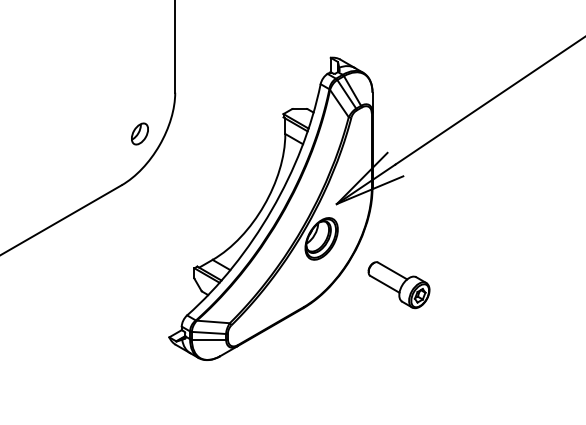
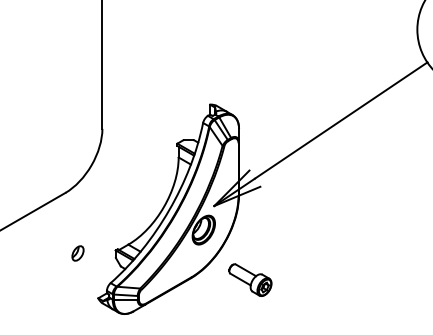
part: (139, 134) -> (77, 253), moved
part: (399, 284) -> (250, 279), moved

